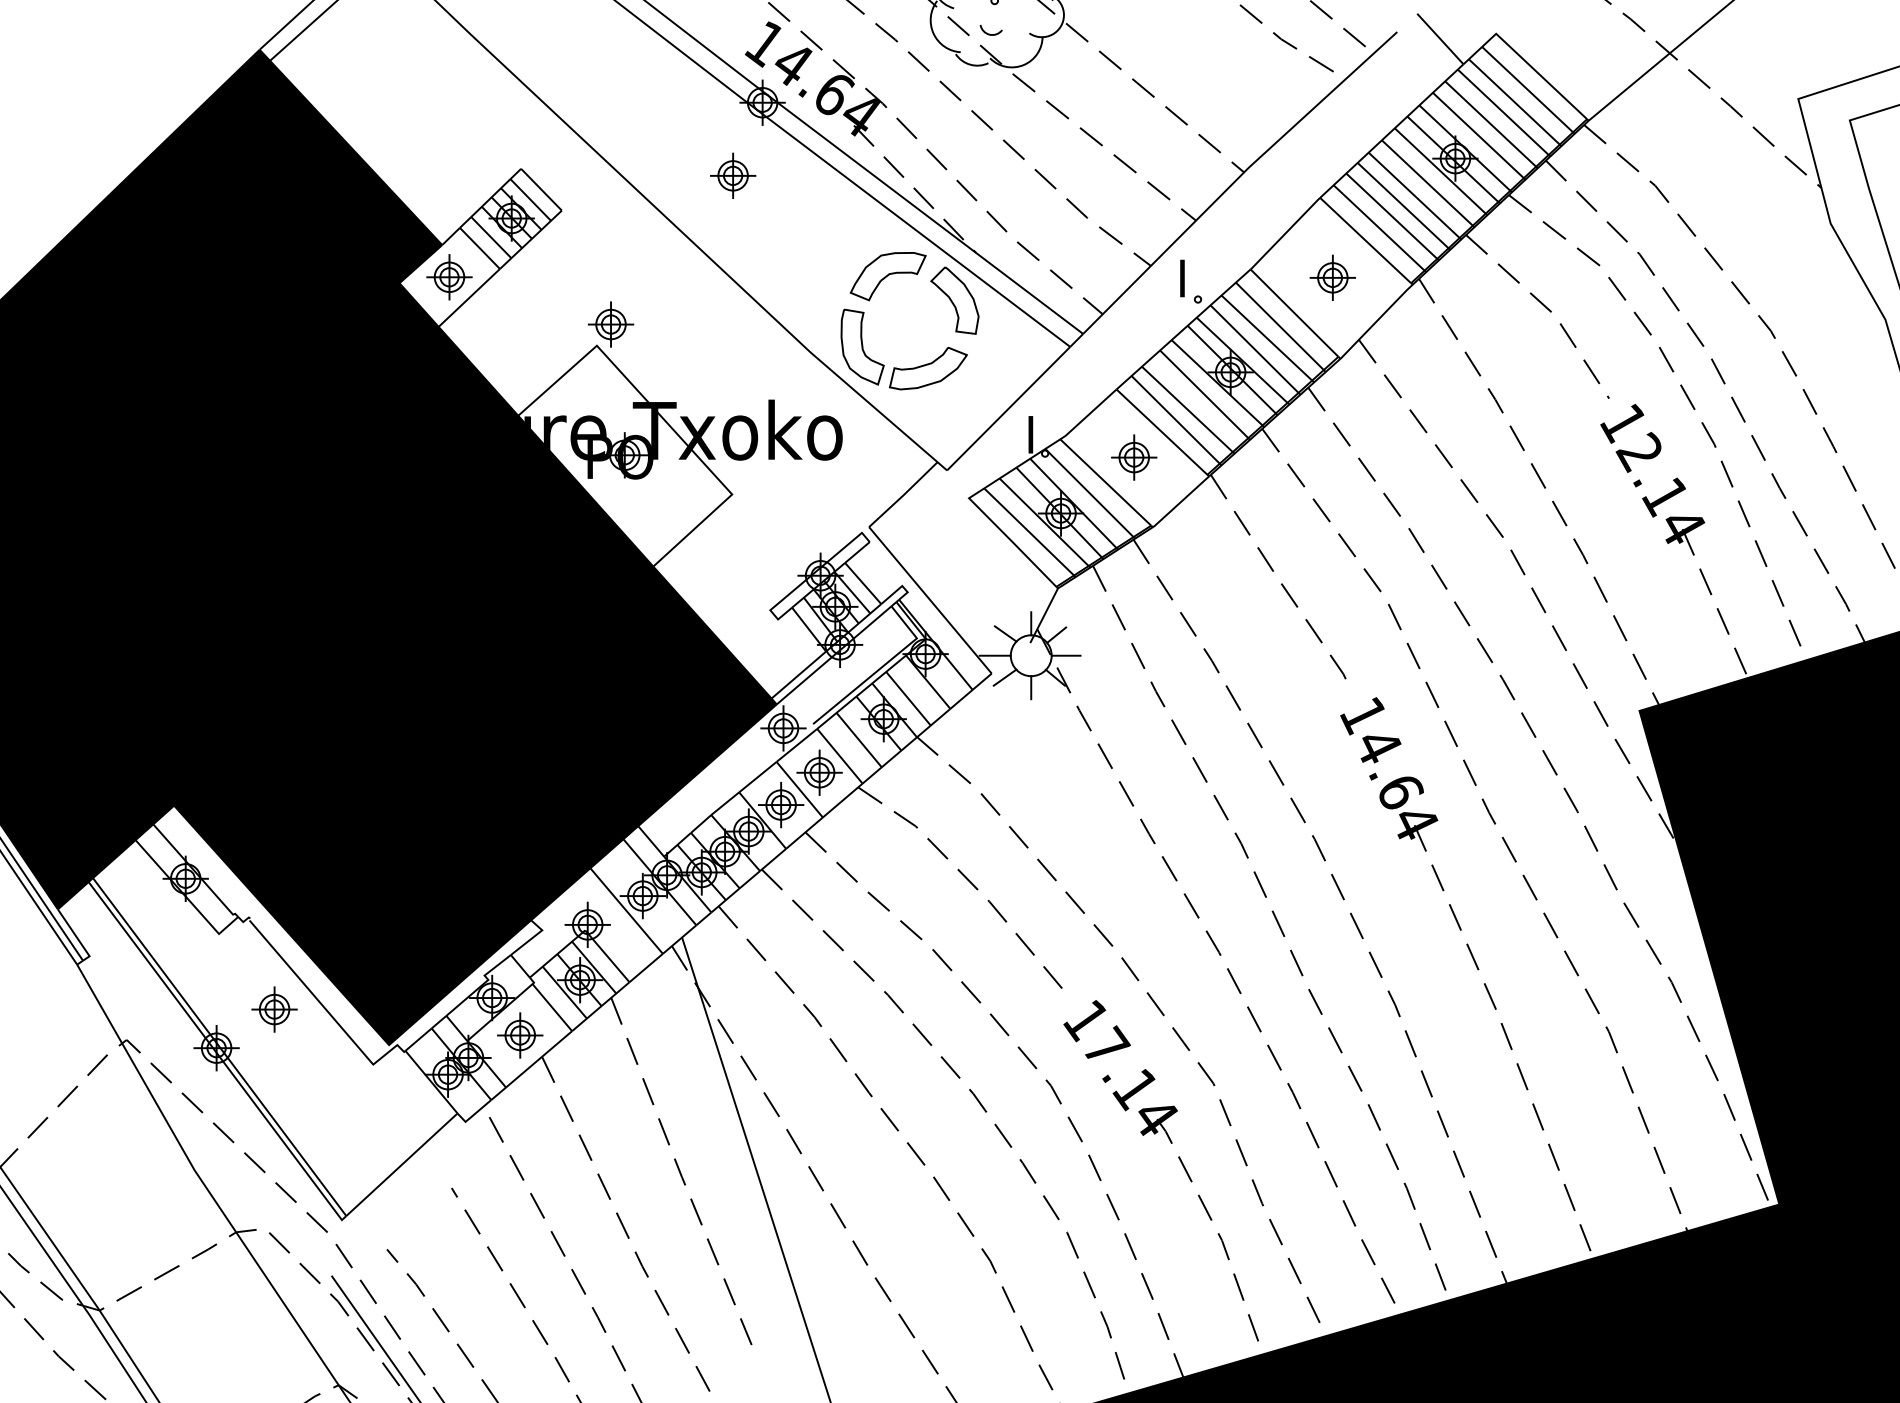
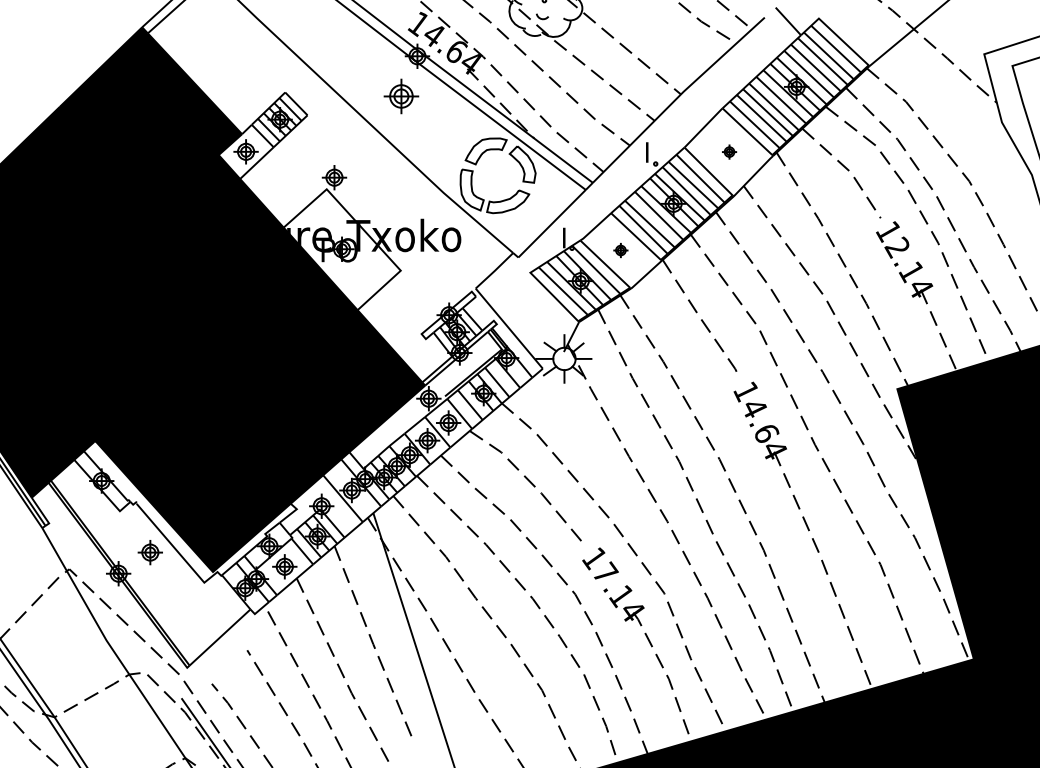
part: (731, 174) -> (400, 95), size x1.4
part: (1332, 276) -> (729, 151), size x0.6
part: (1133, 457) -> (620, 250), size x0.6

